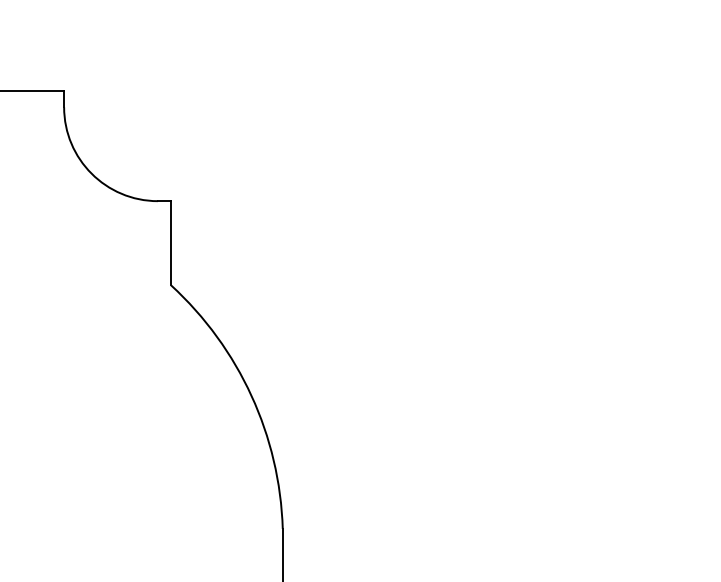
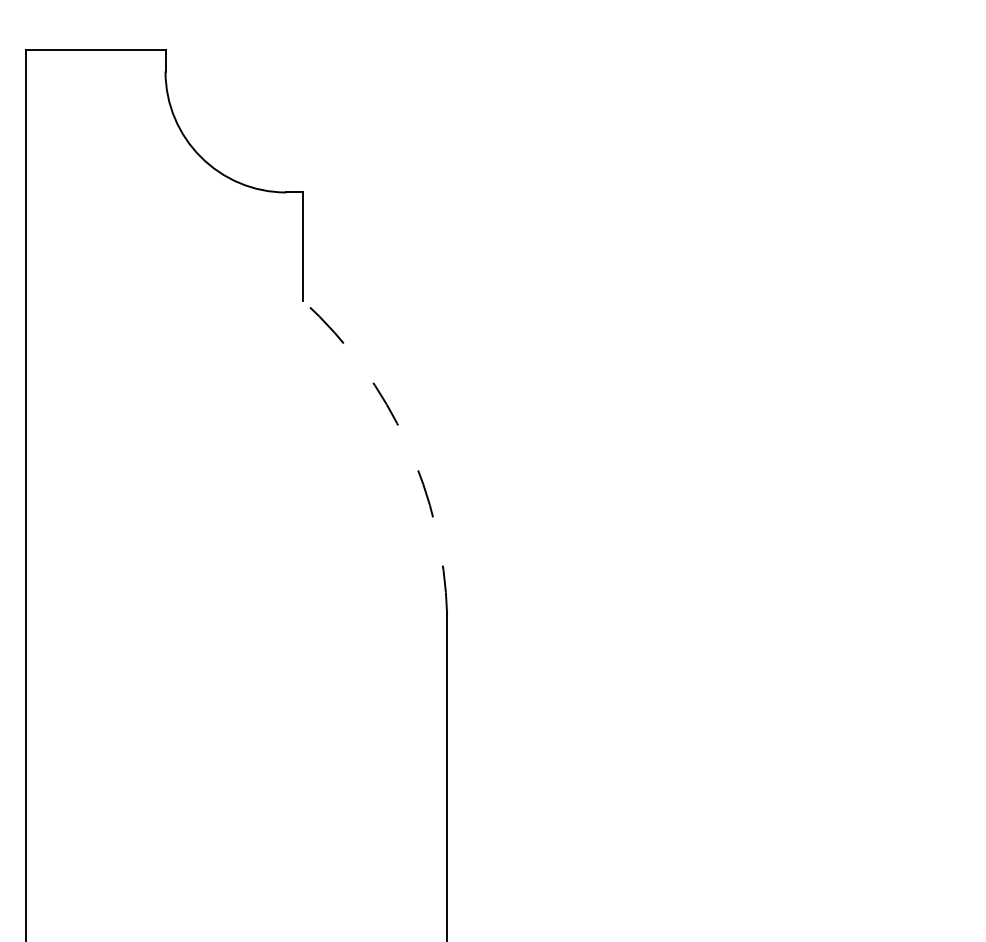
arc: (251, 396) -> (406, 443), solid -> dashed

